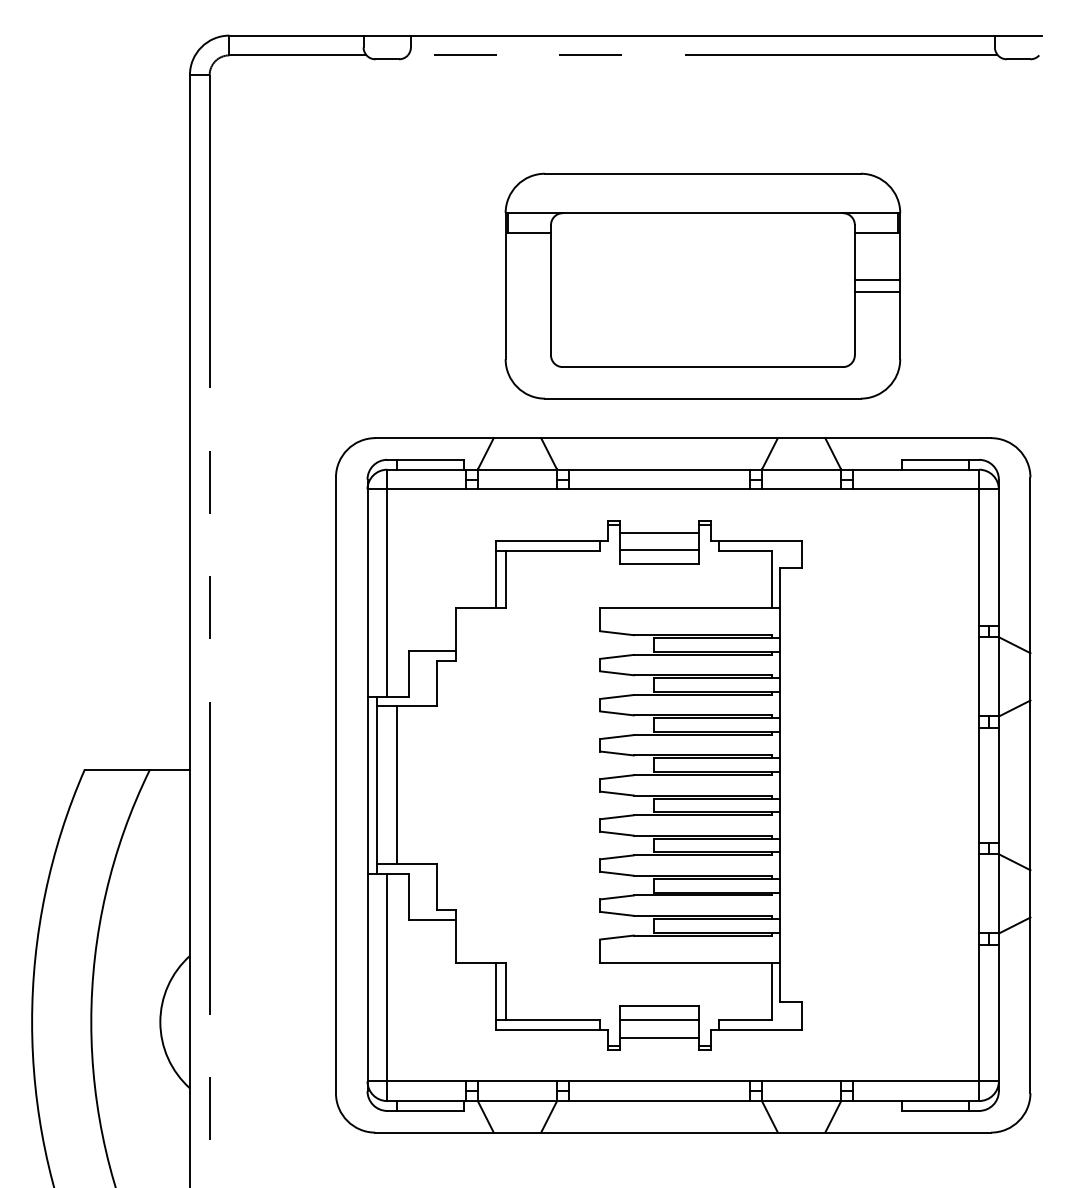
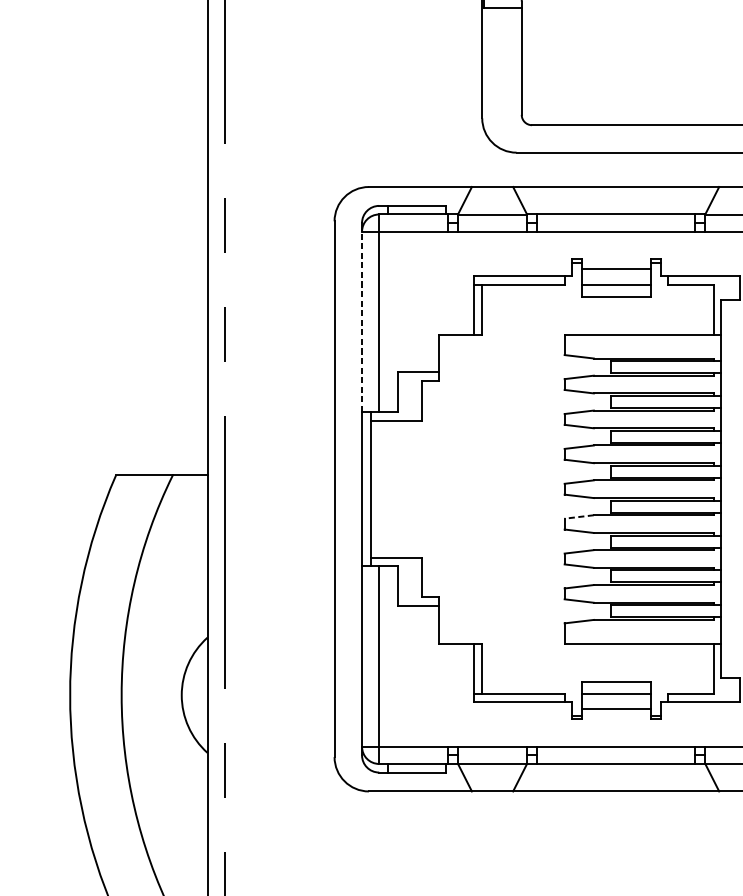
line: (367, 593) -> (362, 322), solid -> dashed
line: (397, 785) -> (388, 489), removed
line: (617, 817) -> (579, 517), solid -> dashed

